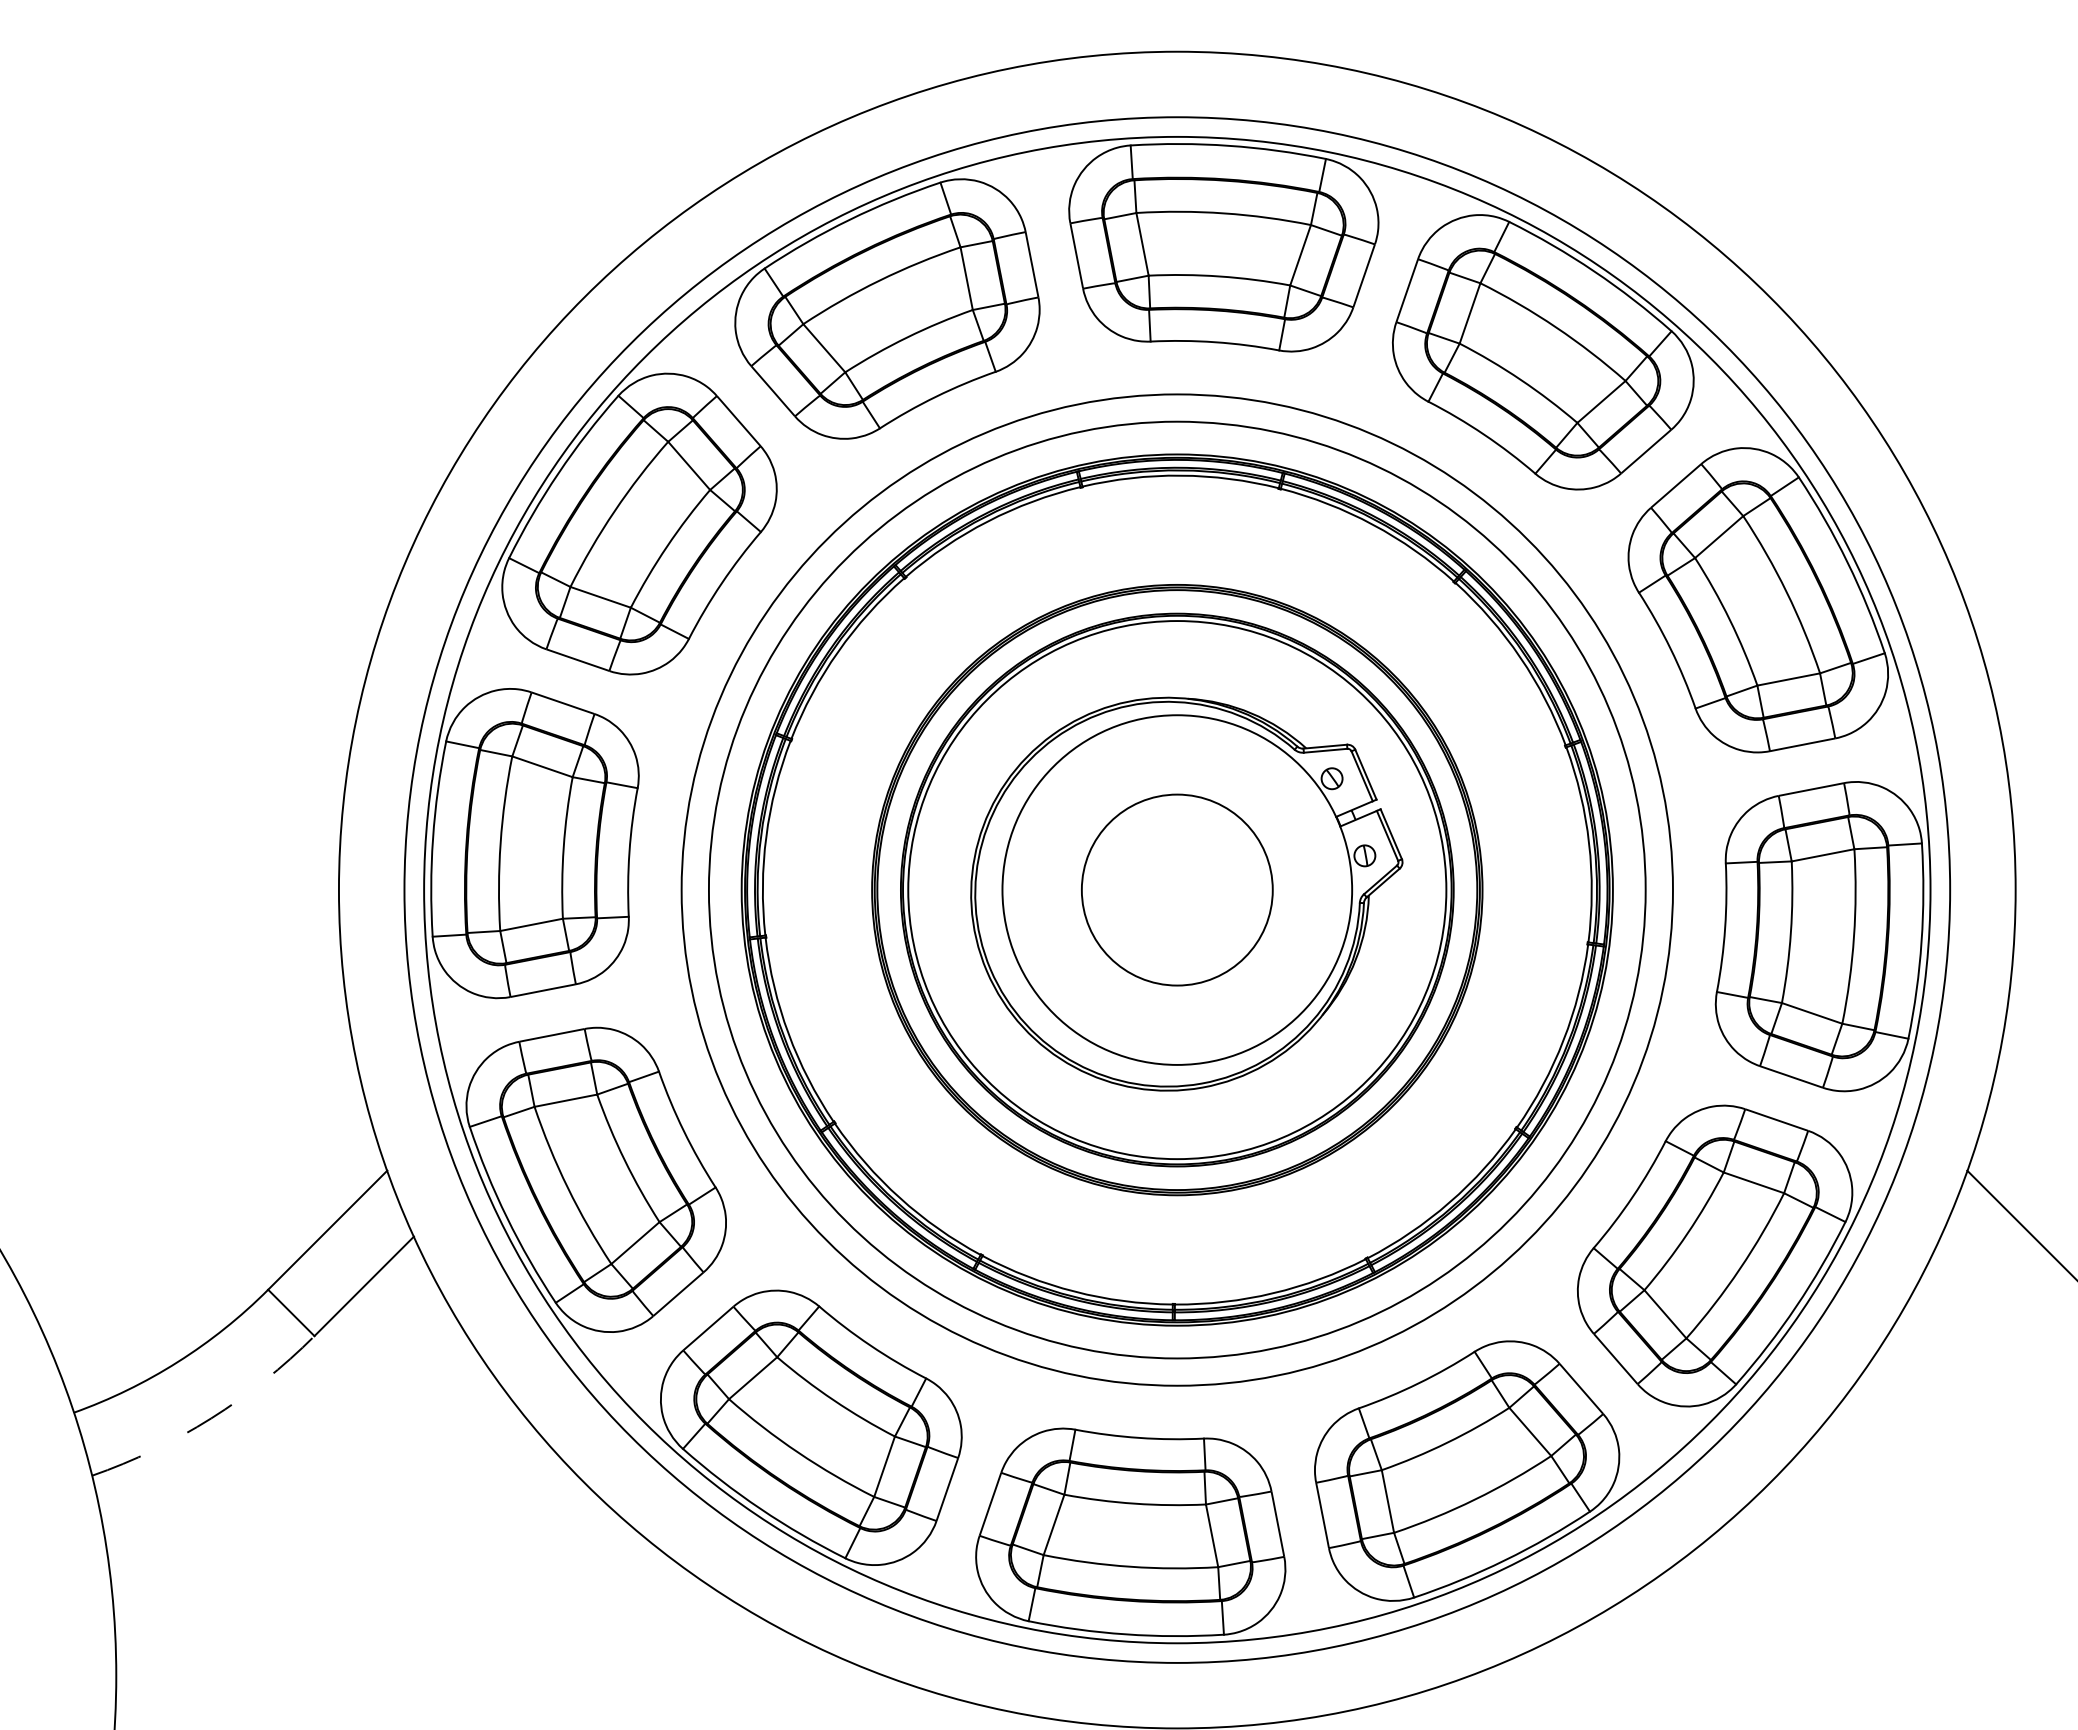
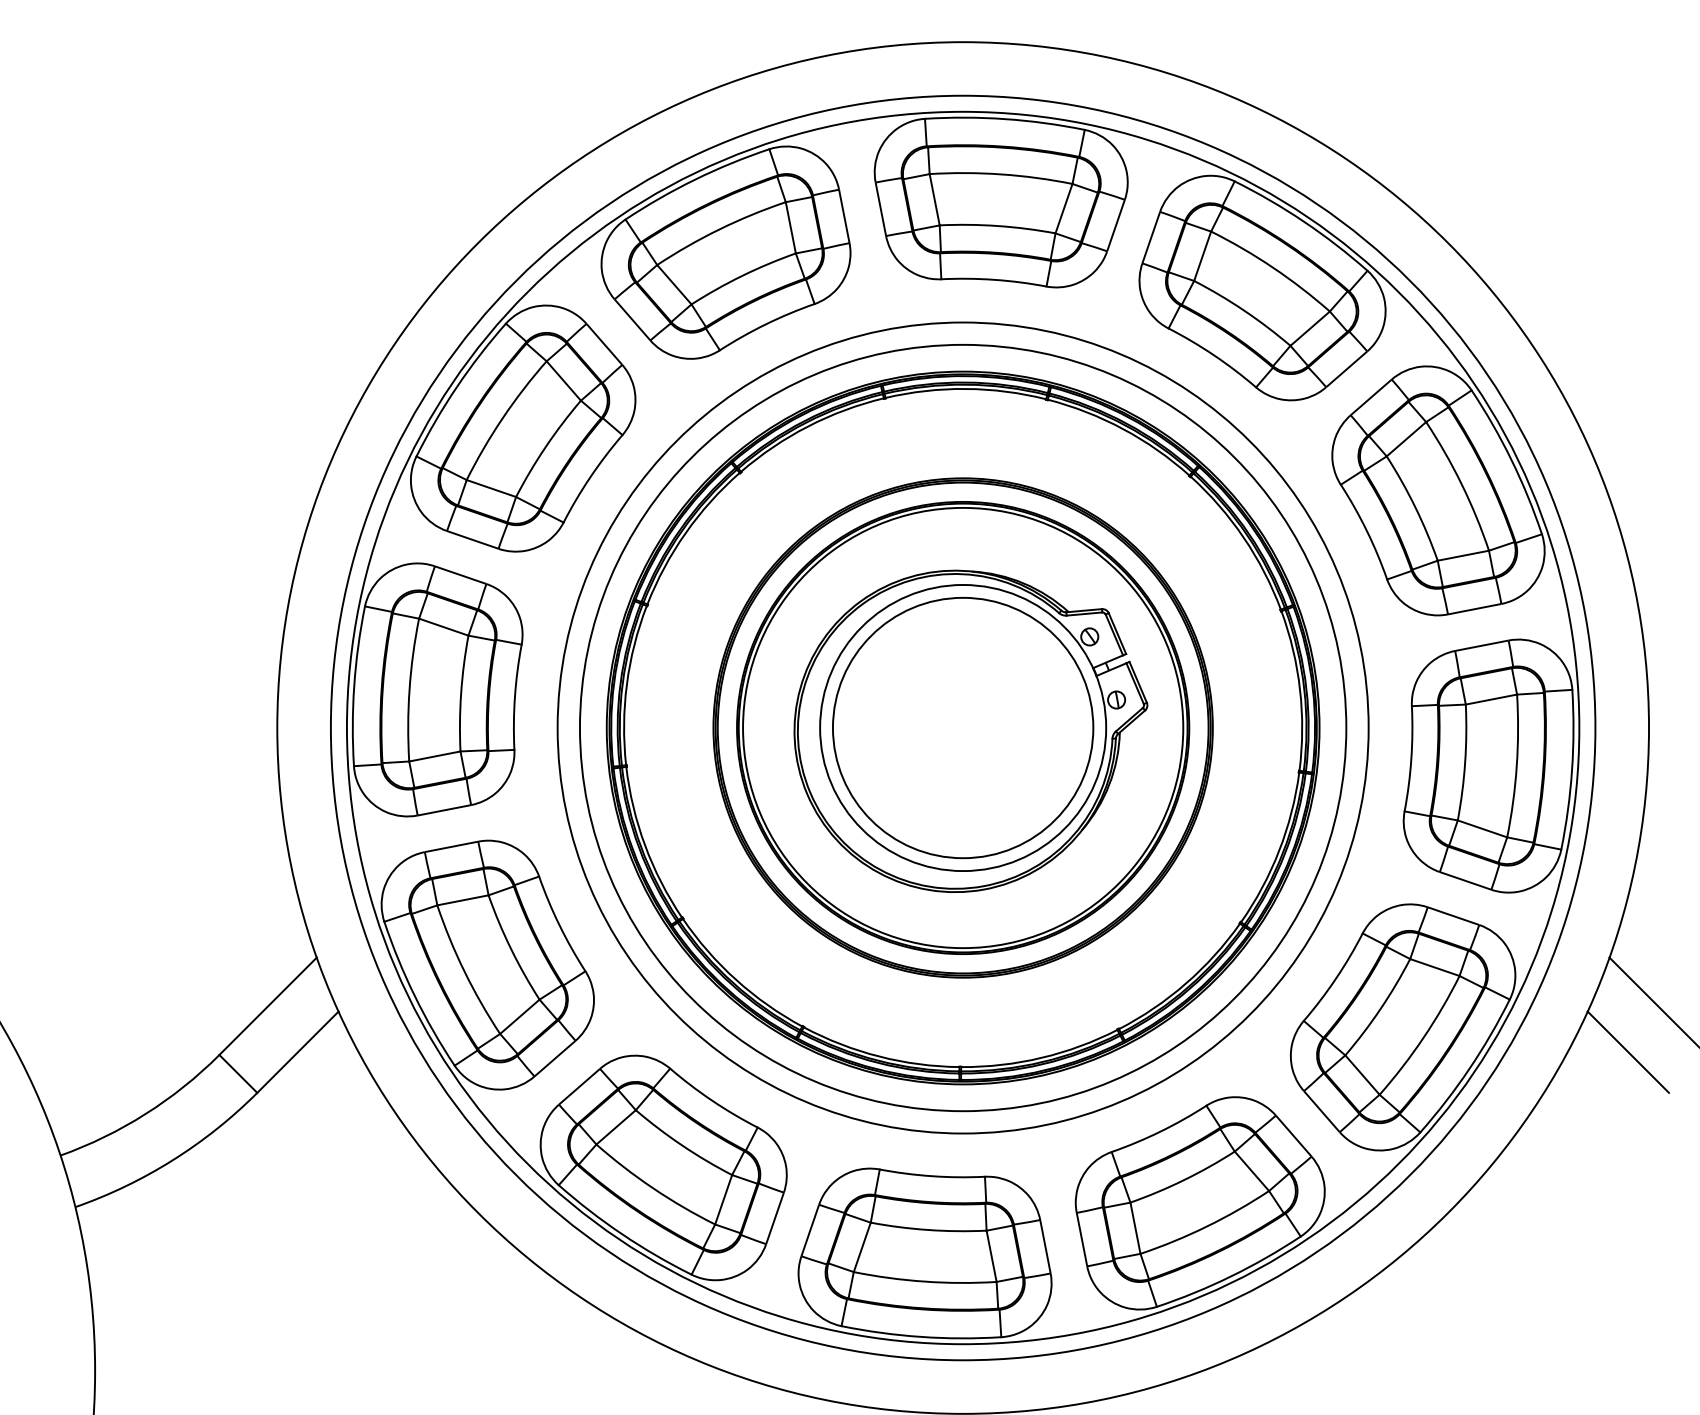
circle: (1177, 889) -> (963, 727), size x1.67
line: (1990, 1286) -> (1628, 1052), added
arc: (211, 1418) -> (173, 1160), dashed -> solid

